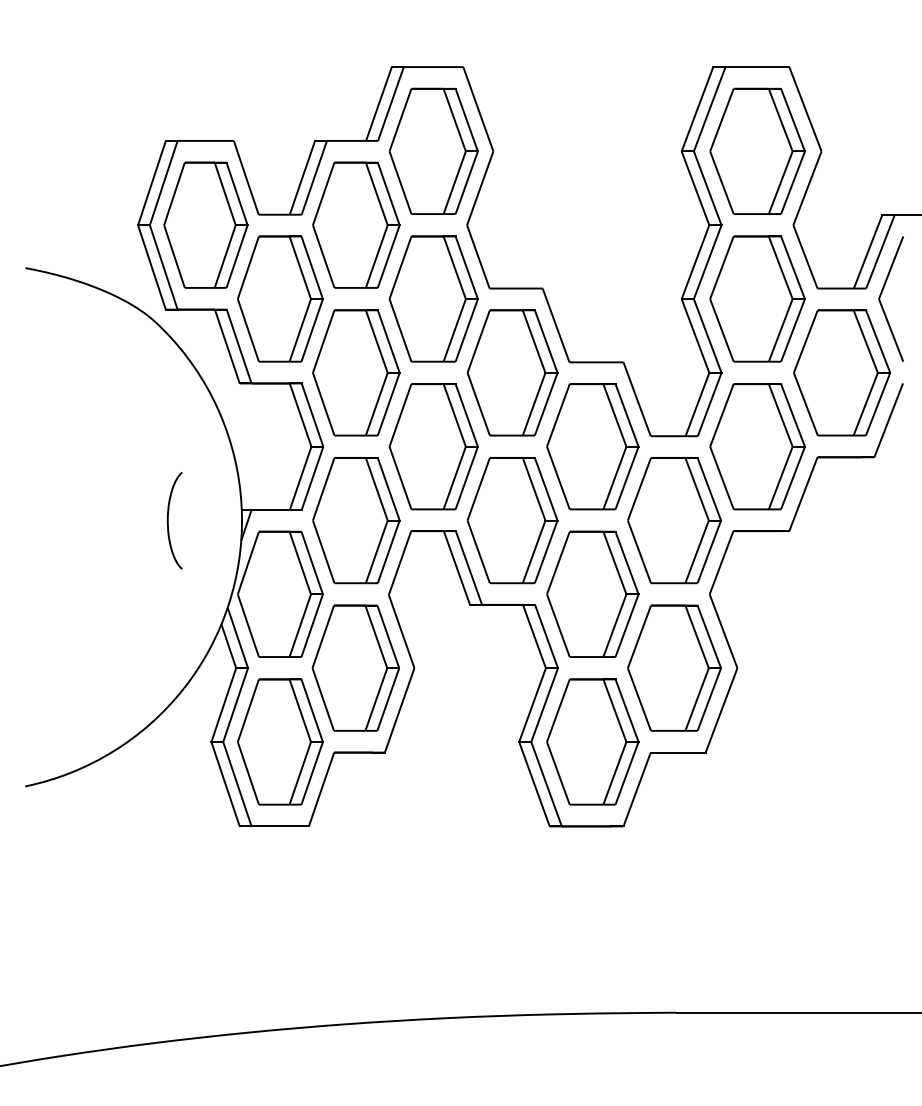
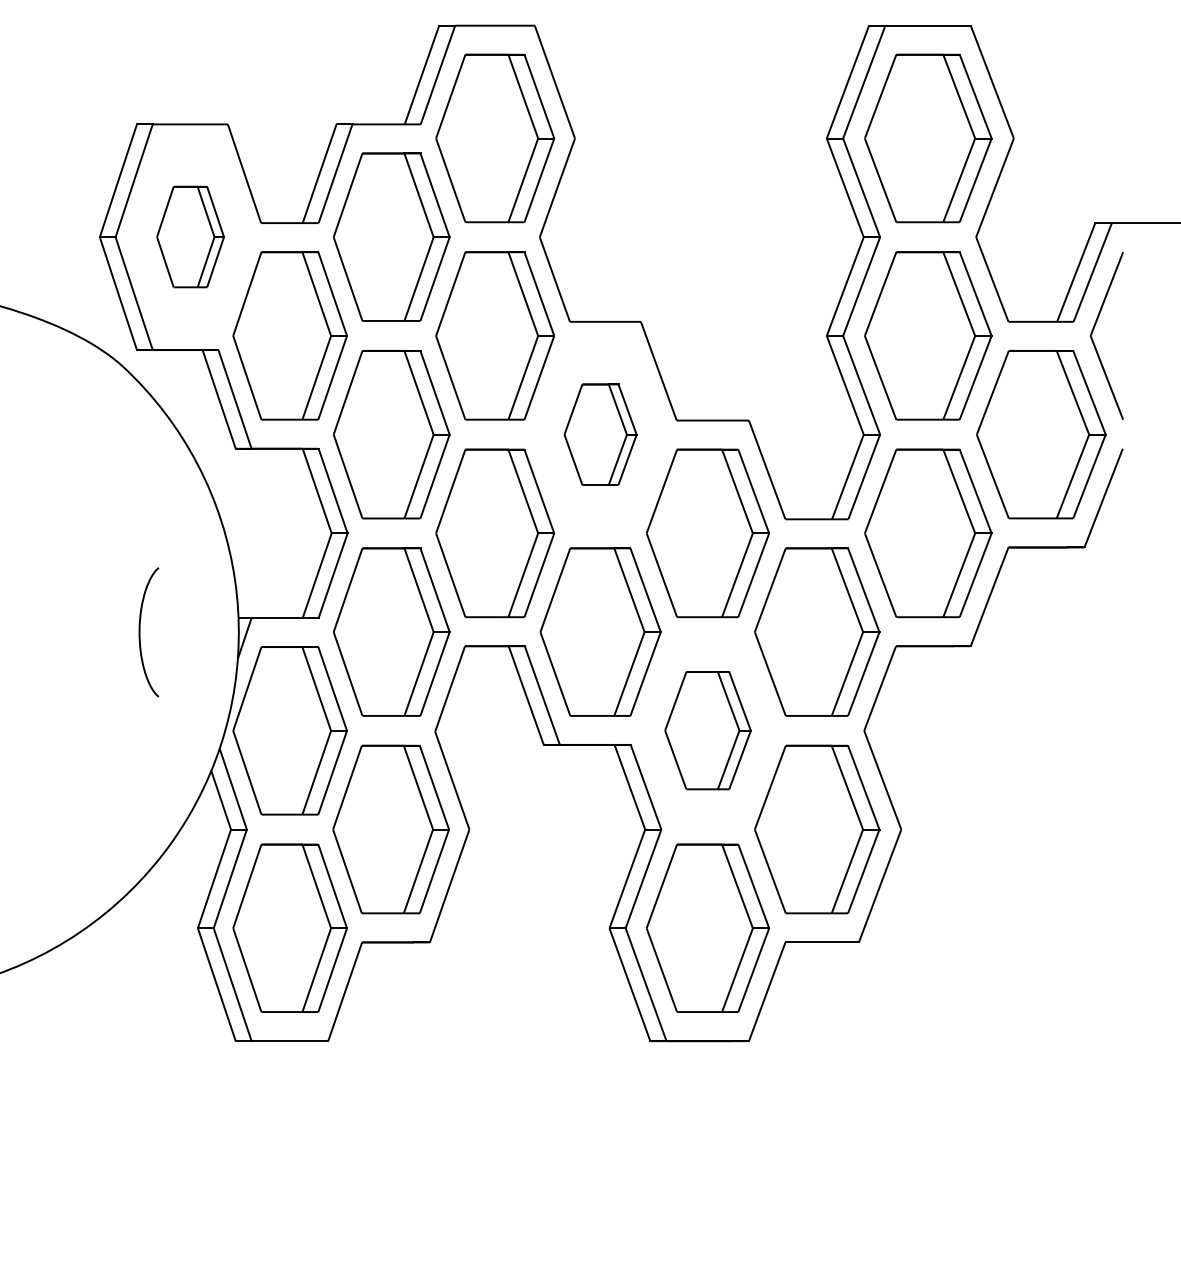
part: (205, 224) -> (189, 236), size x0.6
part: (512, 372) -> (600, 434), size x0.6
part: (592, 593) -> (707, 729), size x0.7

